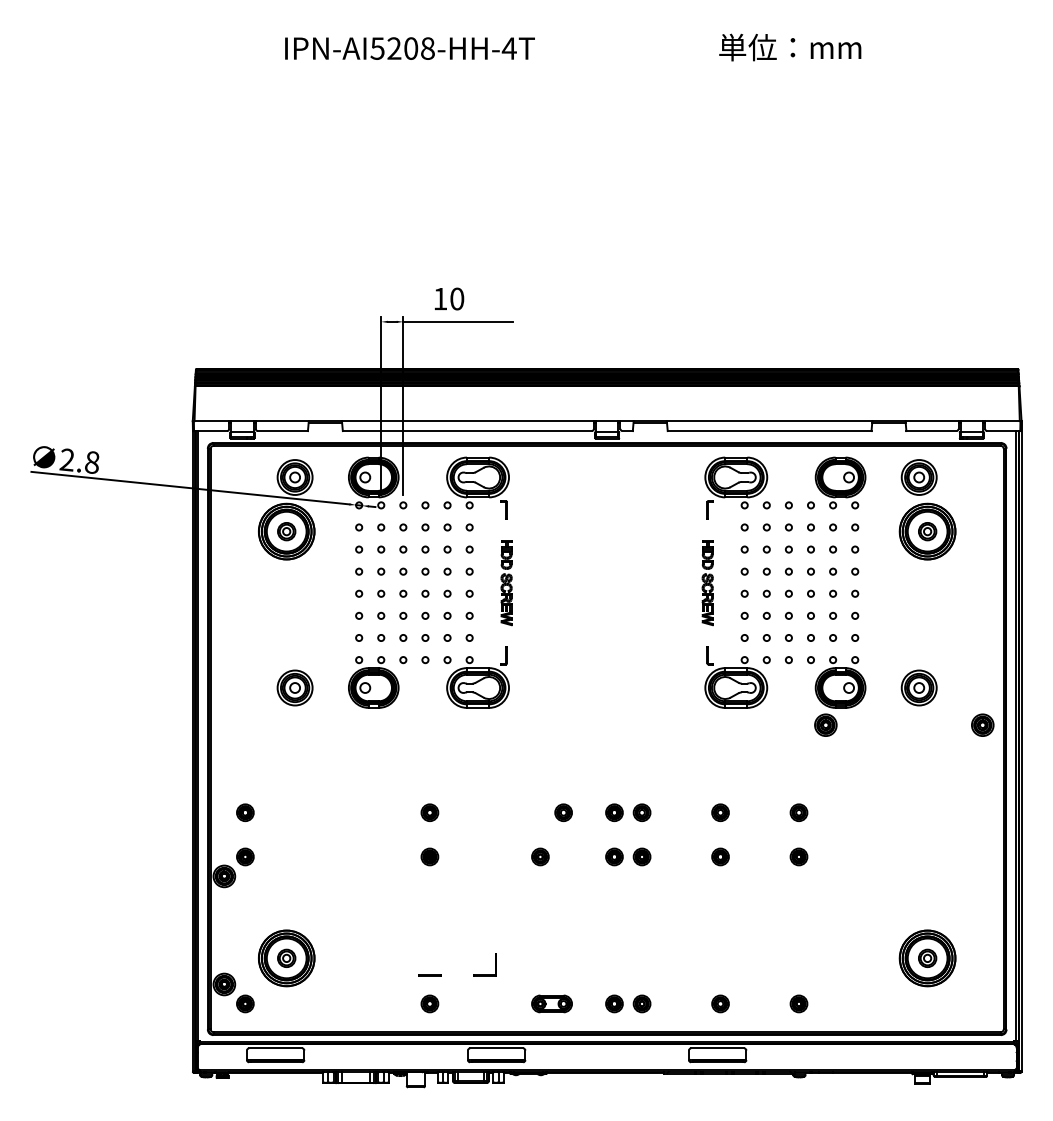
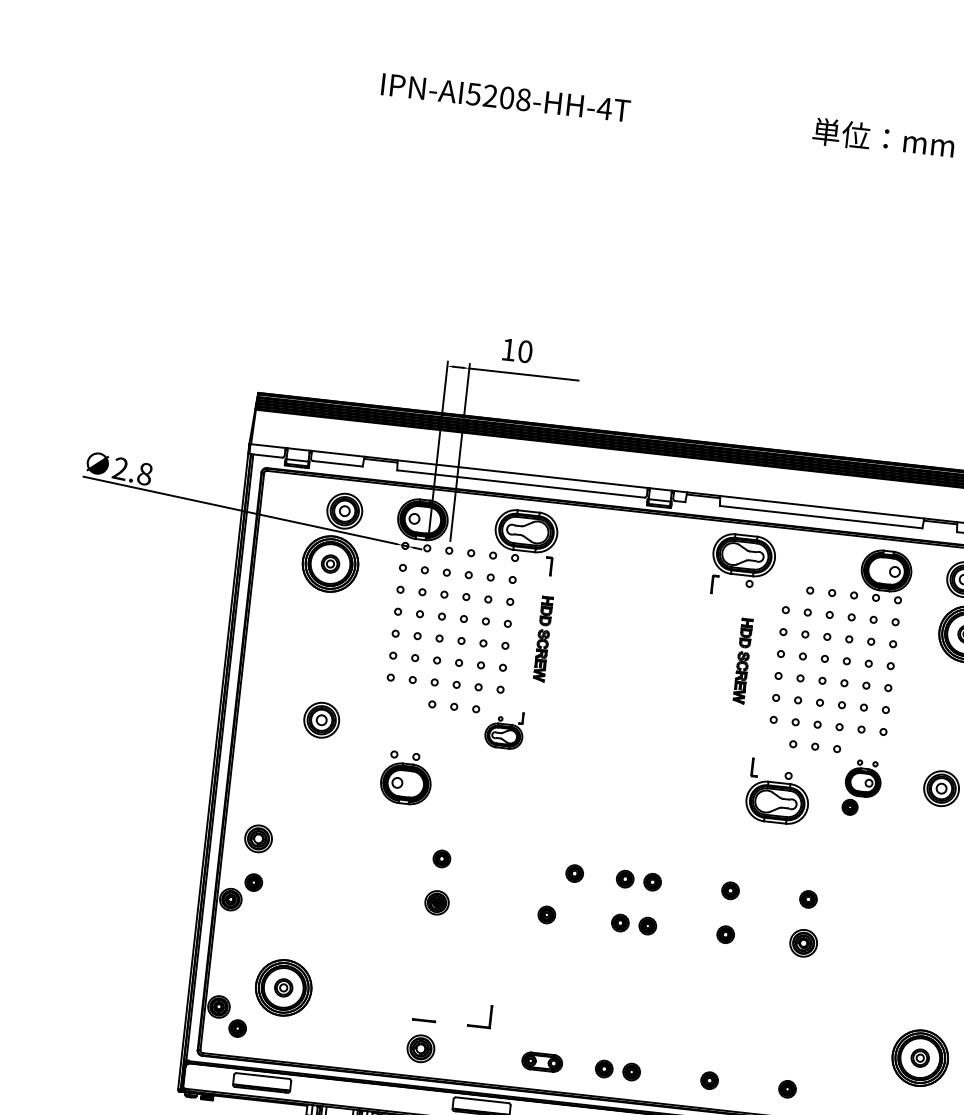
part: (736, 487) -> (743, 565), moved
part: (477, 677) -> (504, 729), size x0.6
part: (736, 677) -> (778, 792), moved
part: (373, 682) -> (406, 778), moved
part: (840, 696) -> (862, 788), size x0.7
part: (245, 812) -> (258, 838), size x1.6
part: (429, 856) -> (436, 902), size x1.4
part: (798, 856) -> (803, 942), size x1.6
part: (429, 1003) -> (420, 1048), size x1.6

